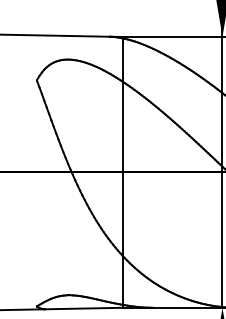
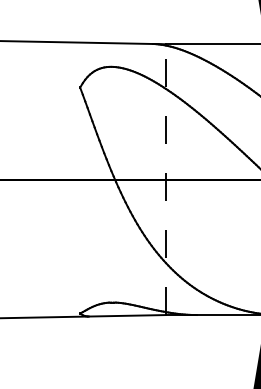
line: (123, 172) -> (166, 179), solid -> dashed

